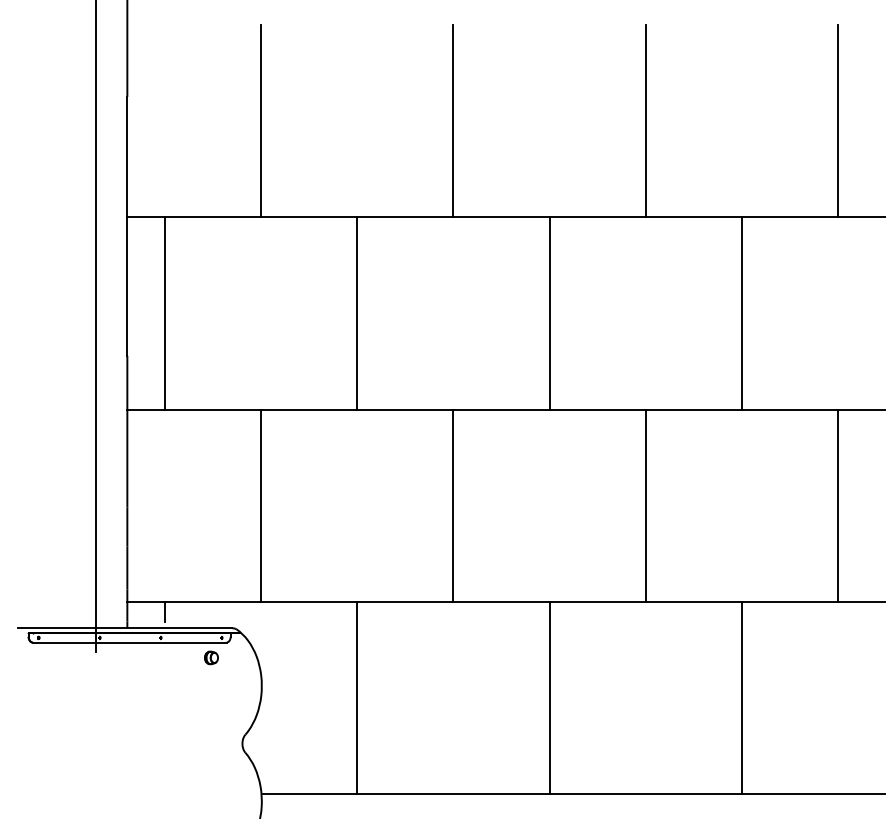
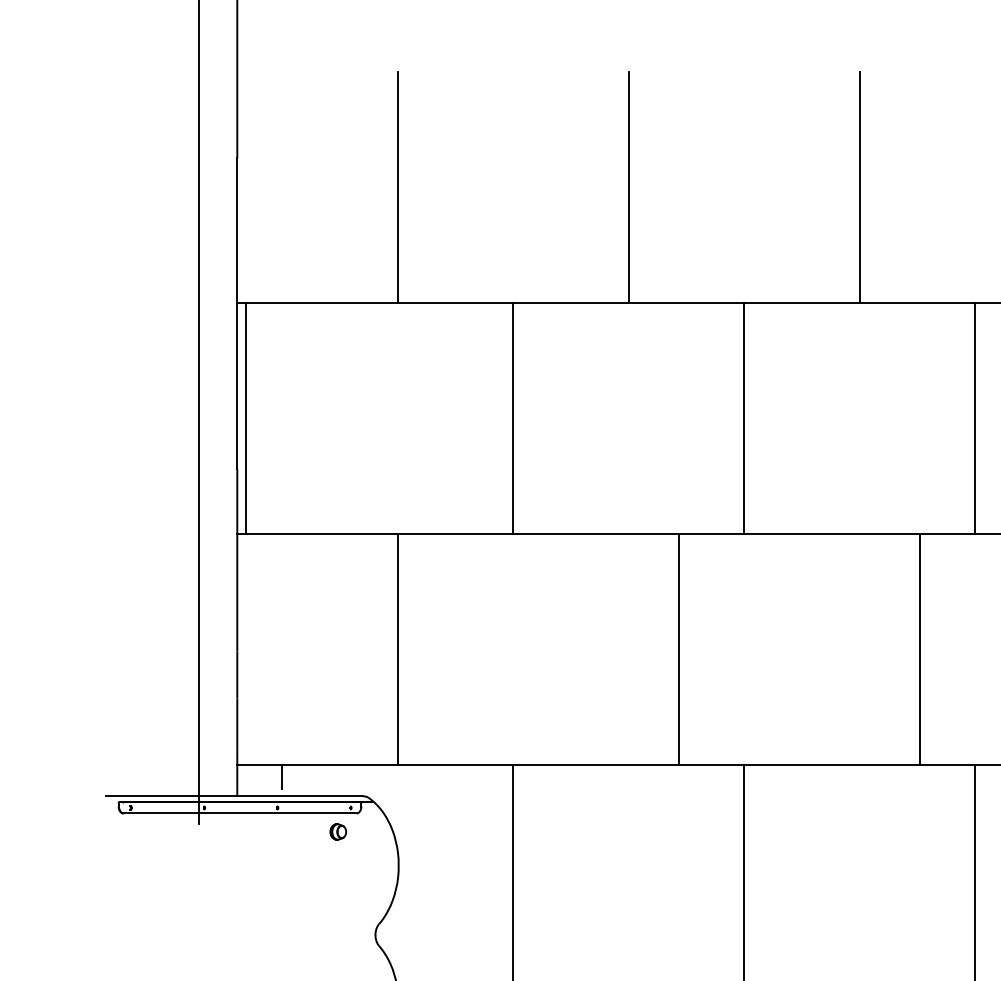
line: (164, 313) -> (245, 418), moved
line: (453, 505) -> (679, 648), moved
line: (645, 505) -> (919, 648), moved

